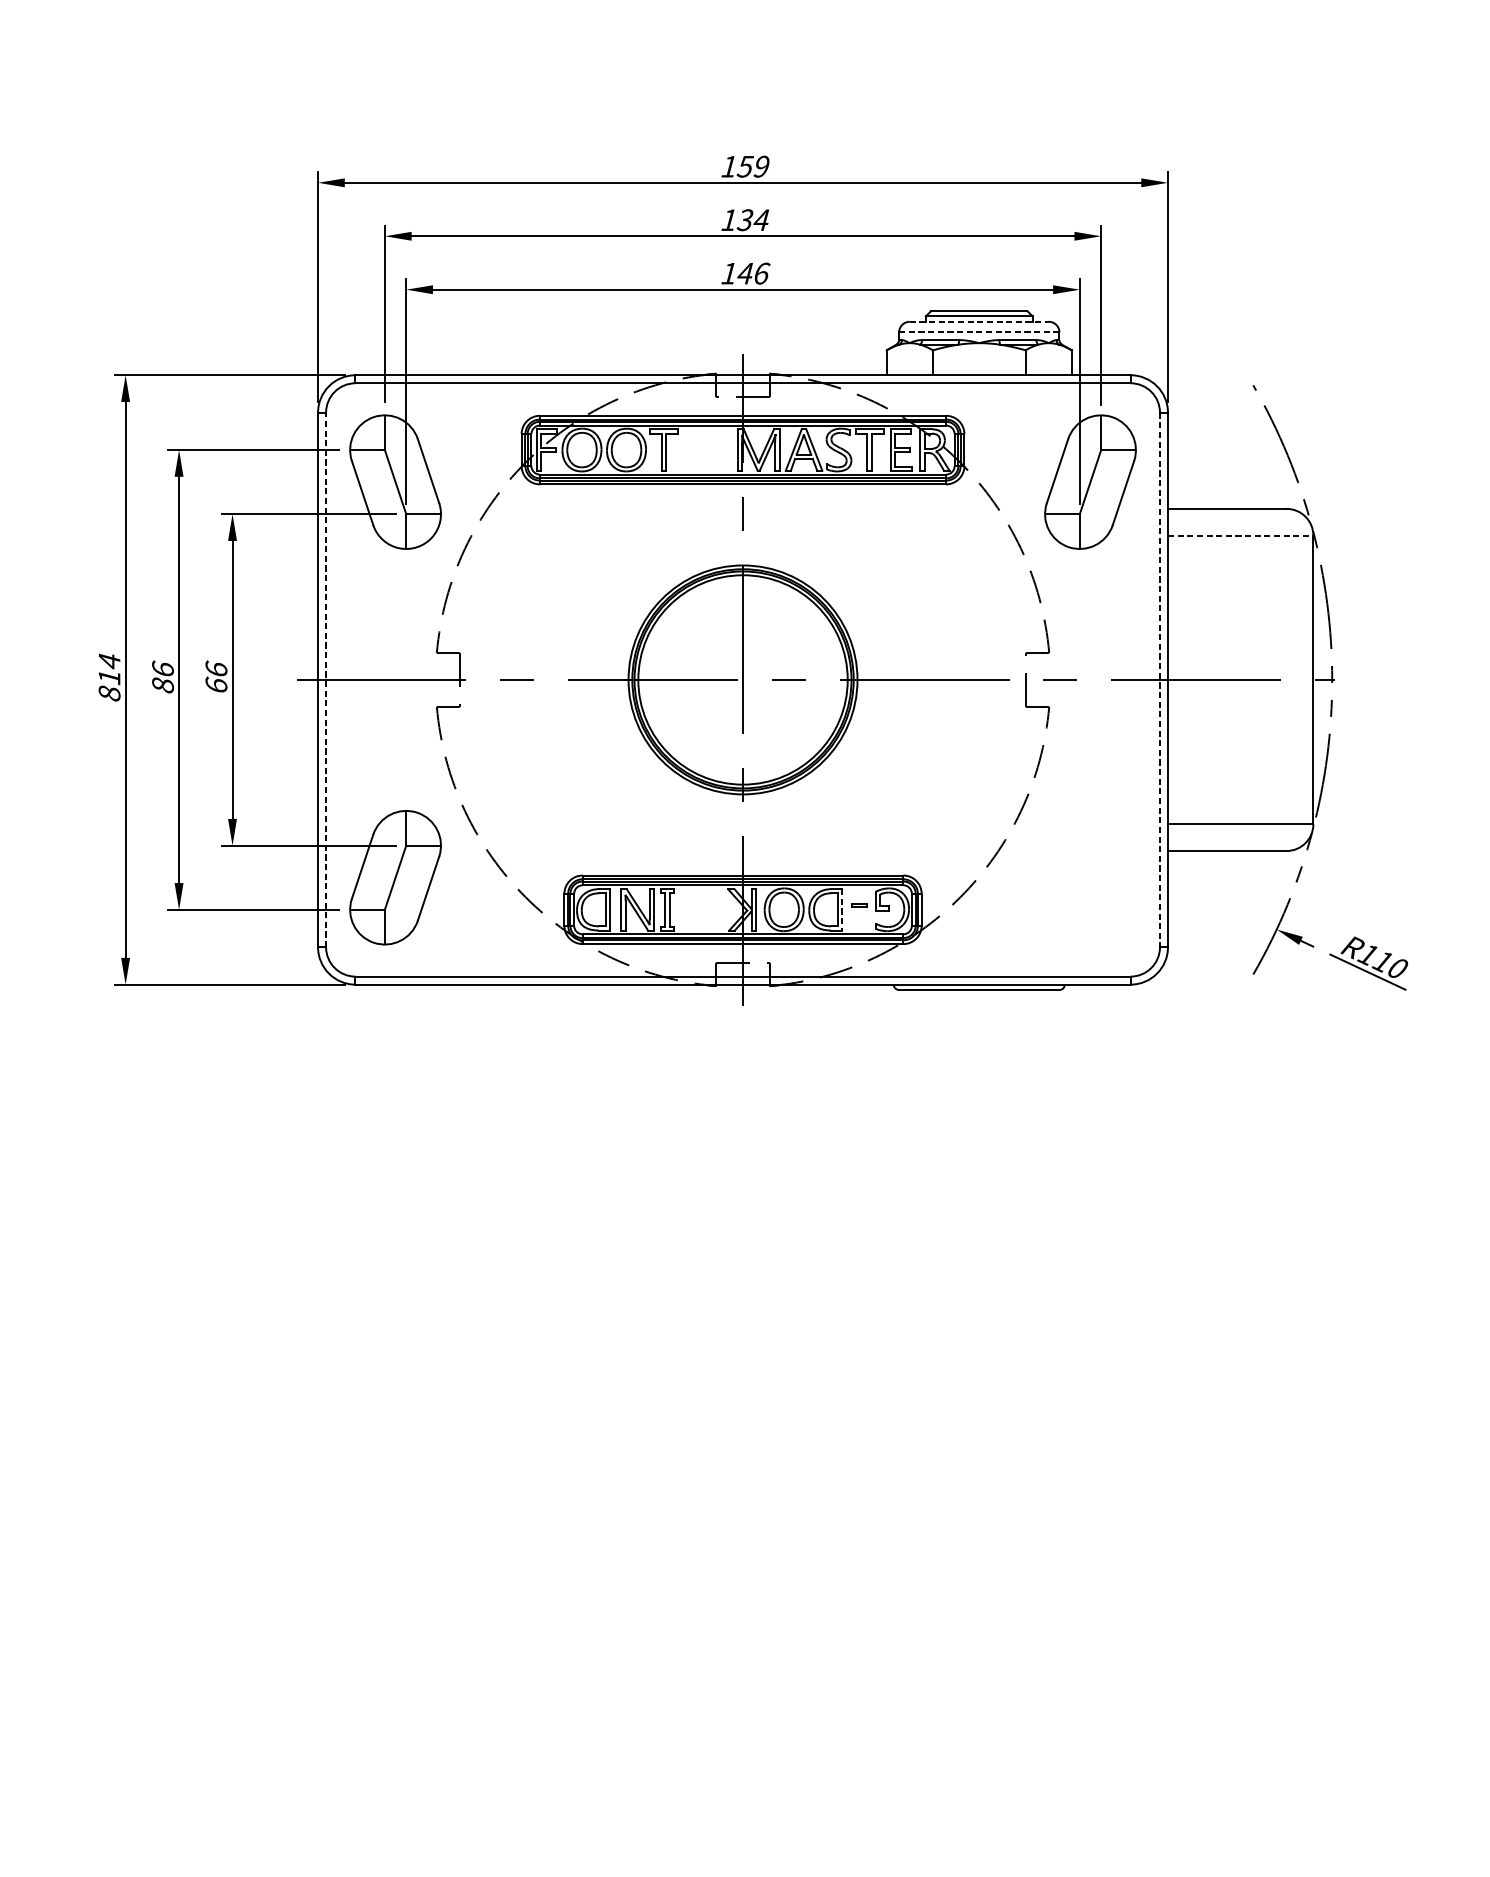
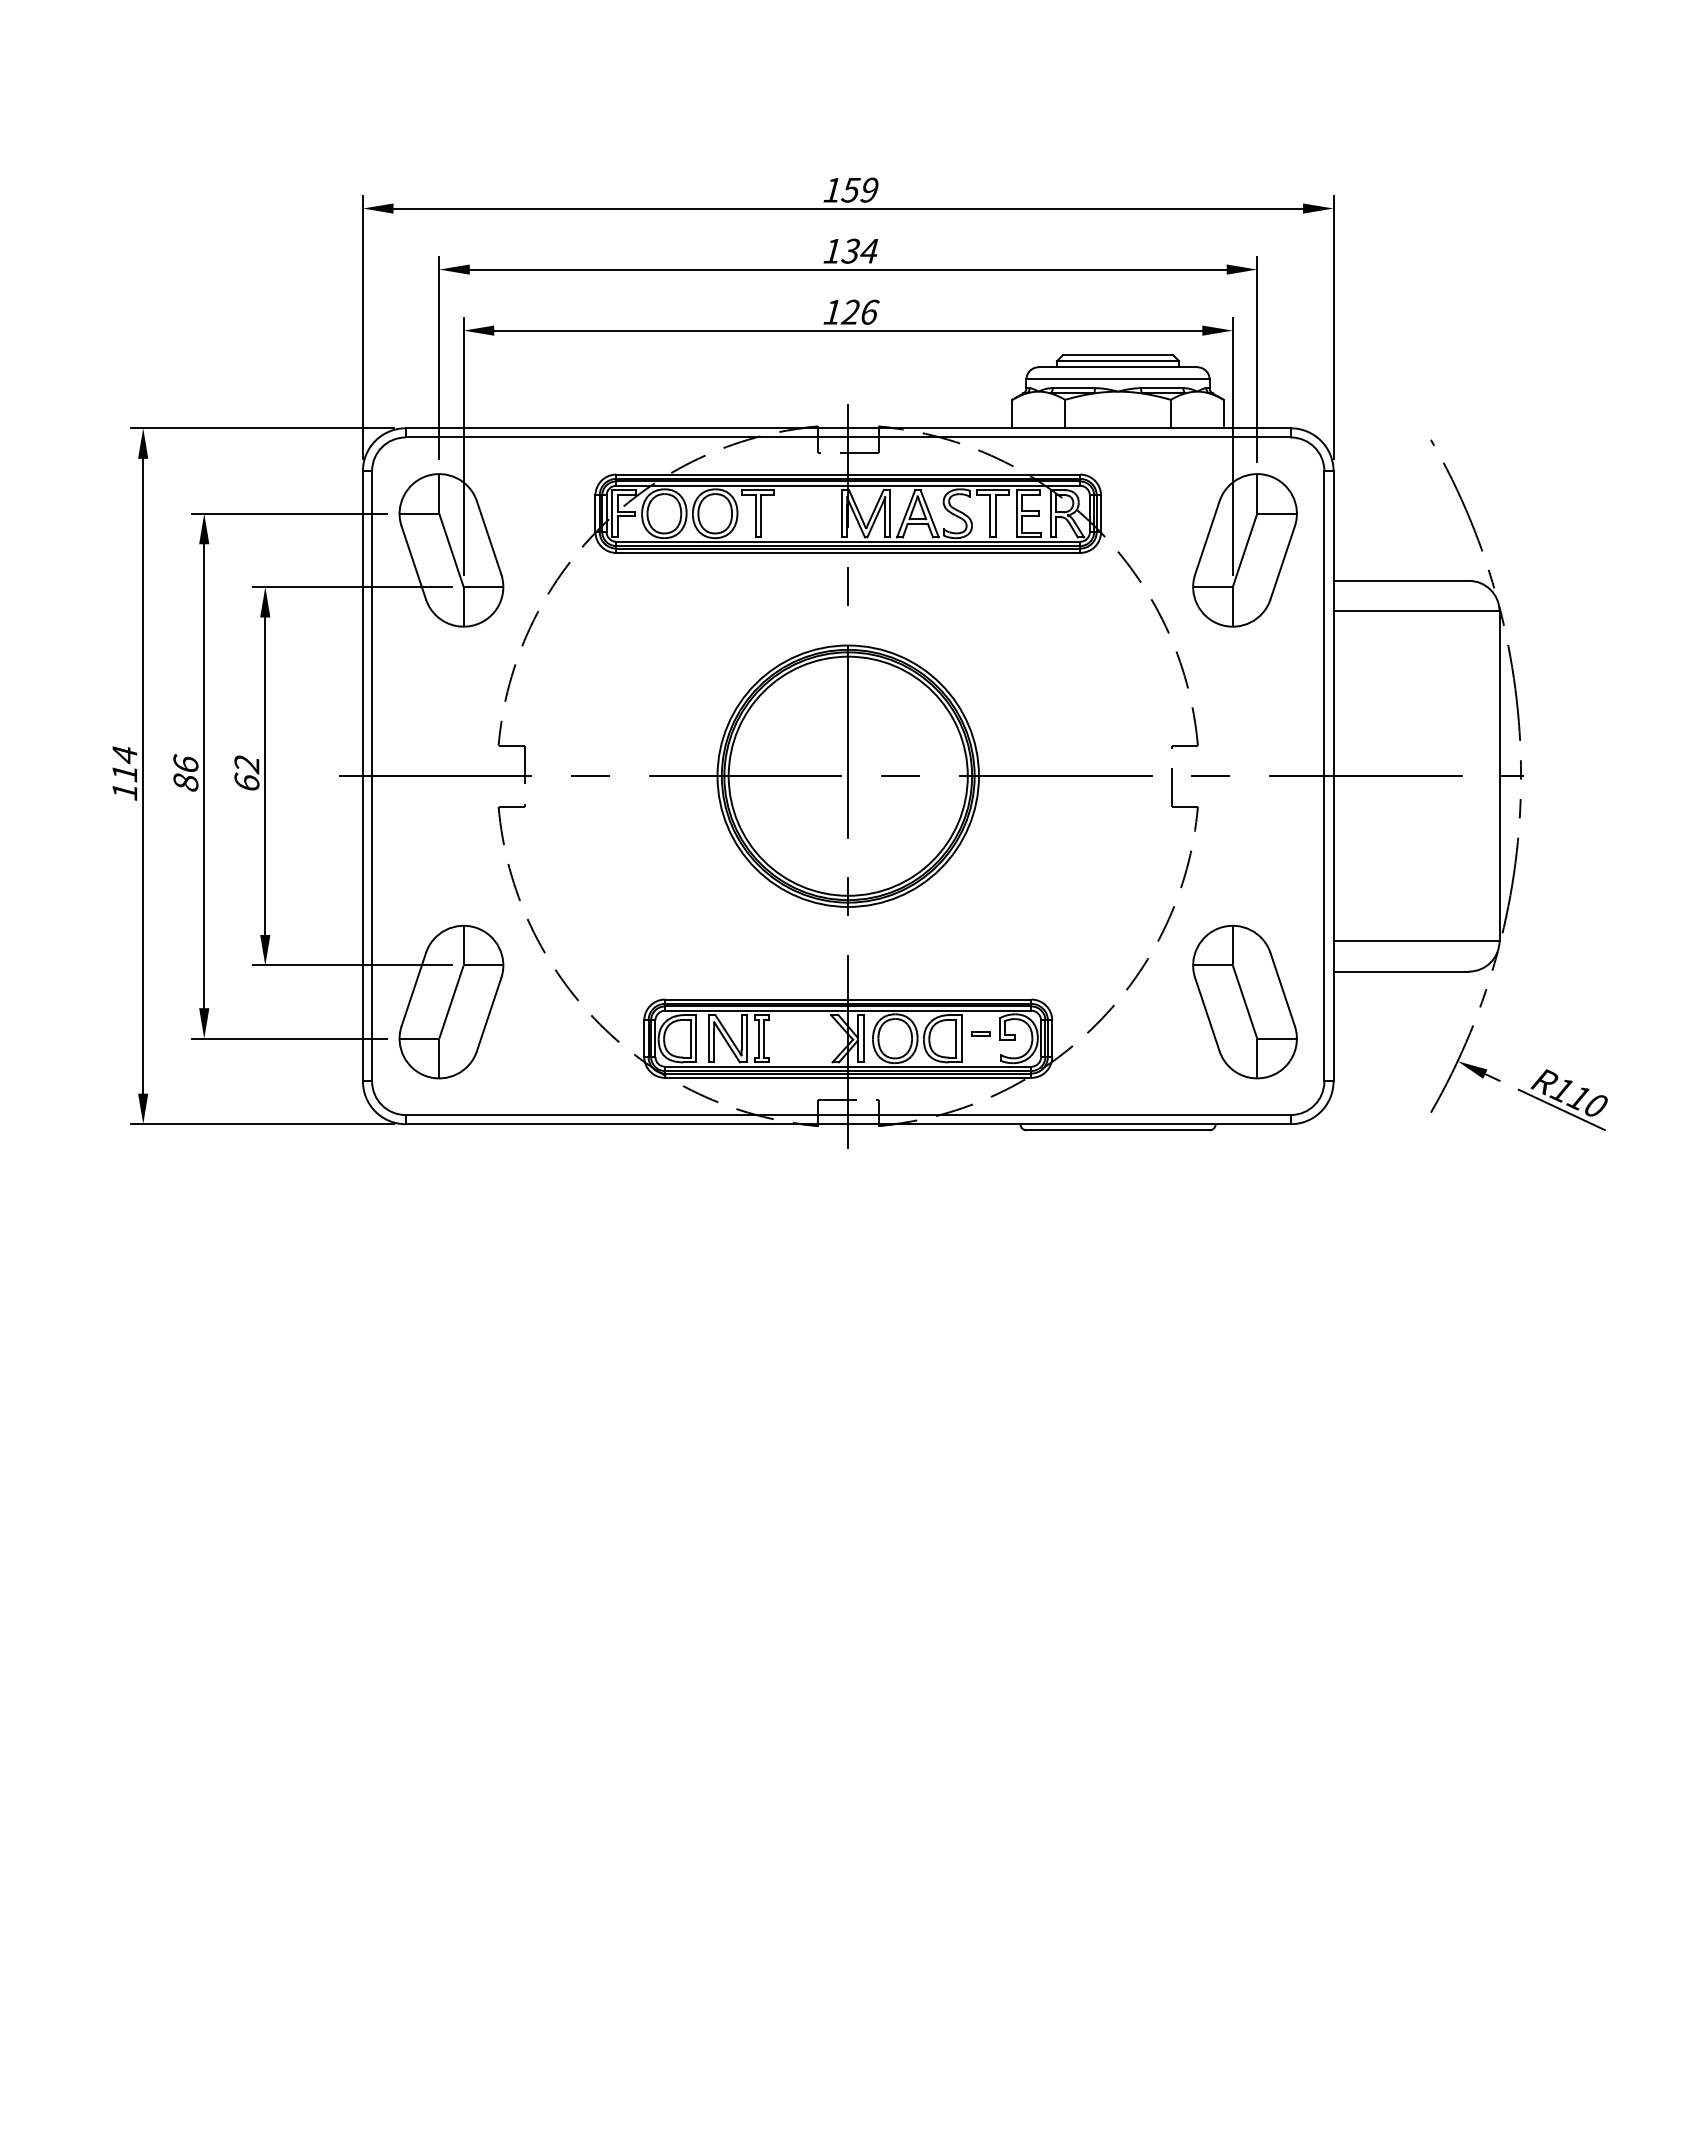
text: (744, 272) -> (849, 311), 146 -> 126
line: (979, 322) -> (1118, 367), dashed -> solid
line: (979, 332) -> (1118, 379), dashed -> solid
line: (1241, 535) -> (1417, 611), dashed -> solid
text: (216, 668) -> (246, 763), 66 -> 62
line: (326, 679) -> (372, 775), dashed -> solid
line: (1160, 680) -> (1324, 776), dashed -> solid
text: (109, 693) -> (124, 791), 814 -> 114
part: (1090, 877) -> (1244, 1001), added
line: (842, 909) -> (961, 1038), dashed -> solid

